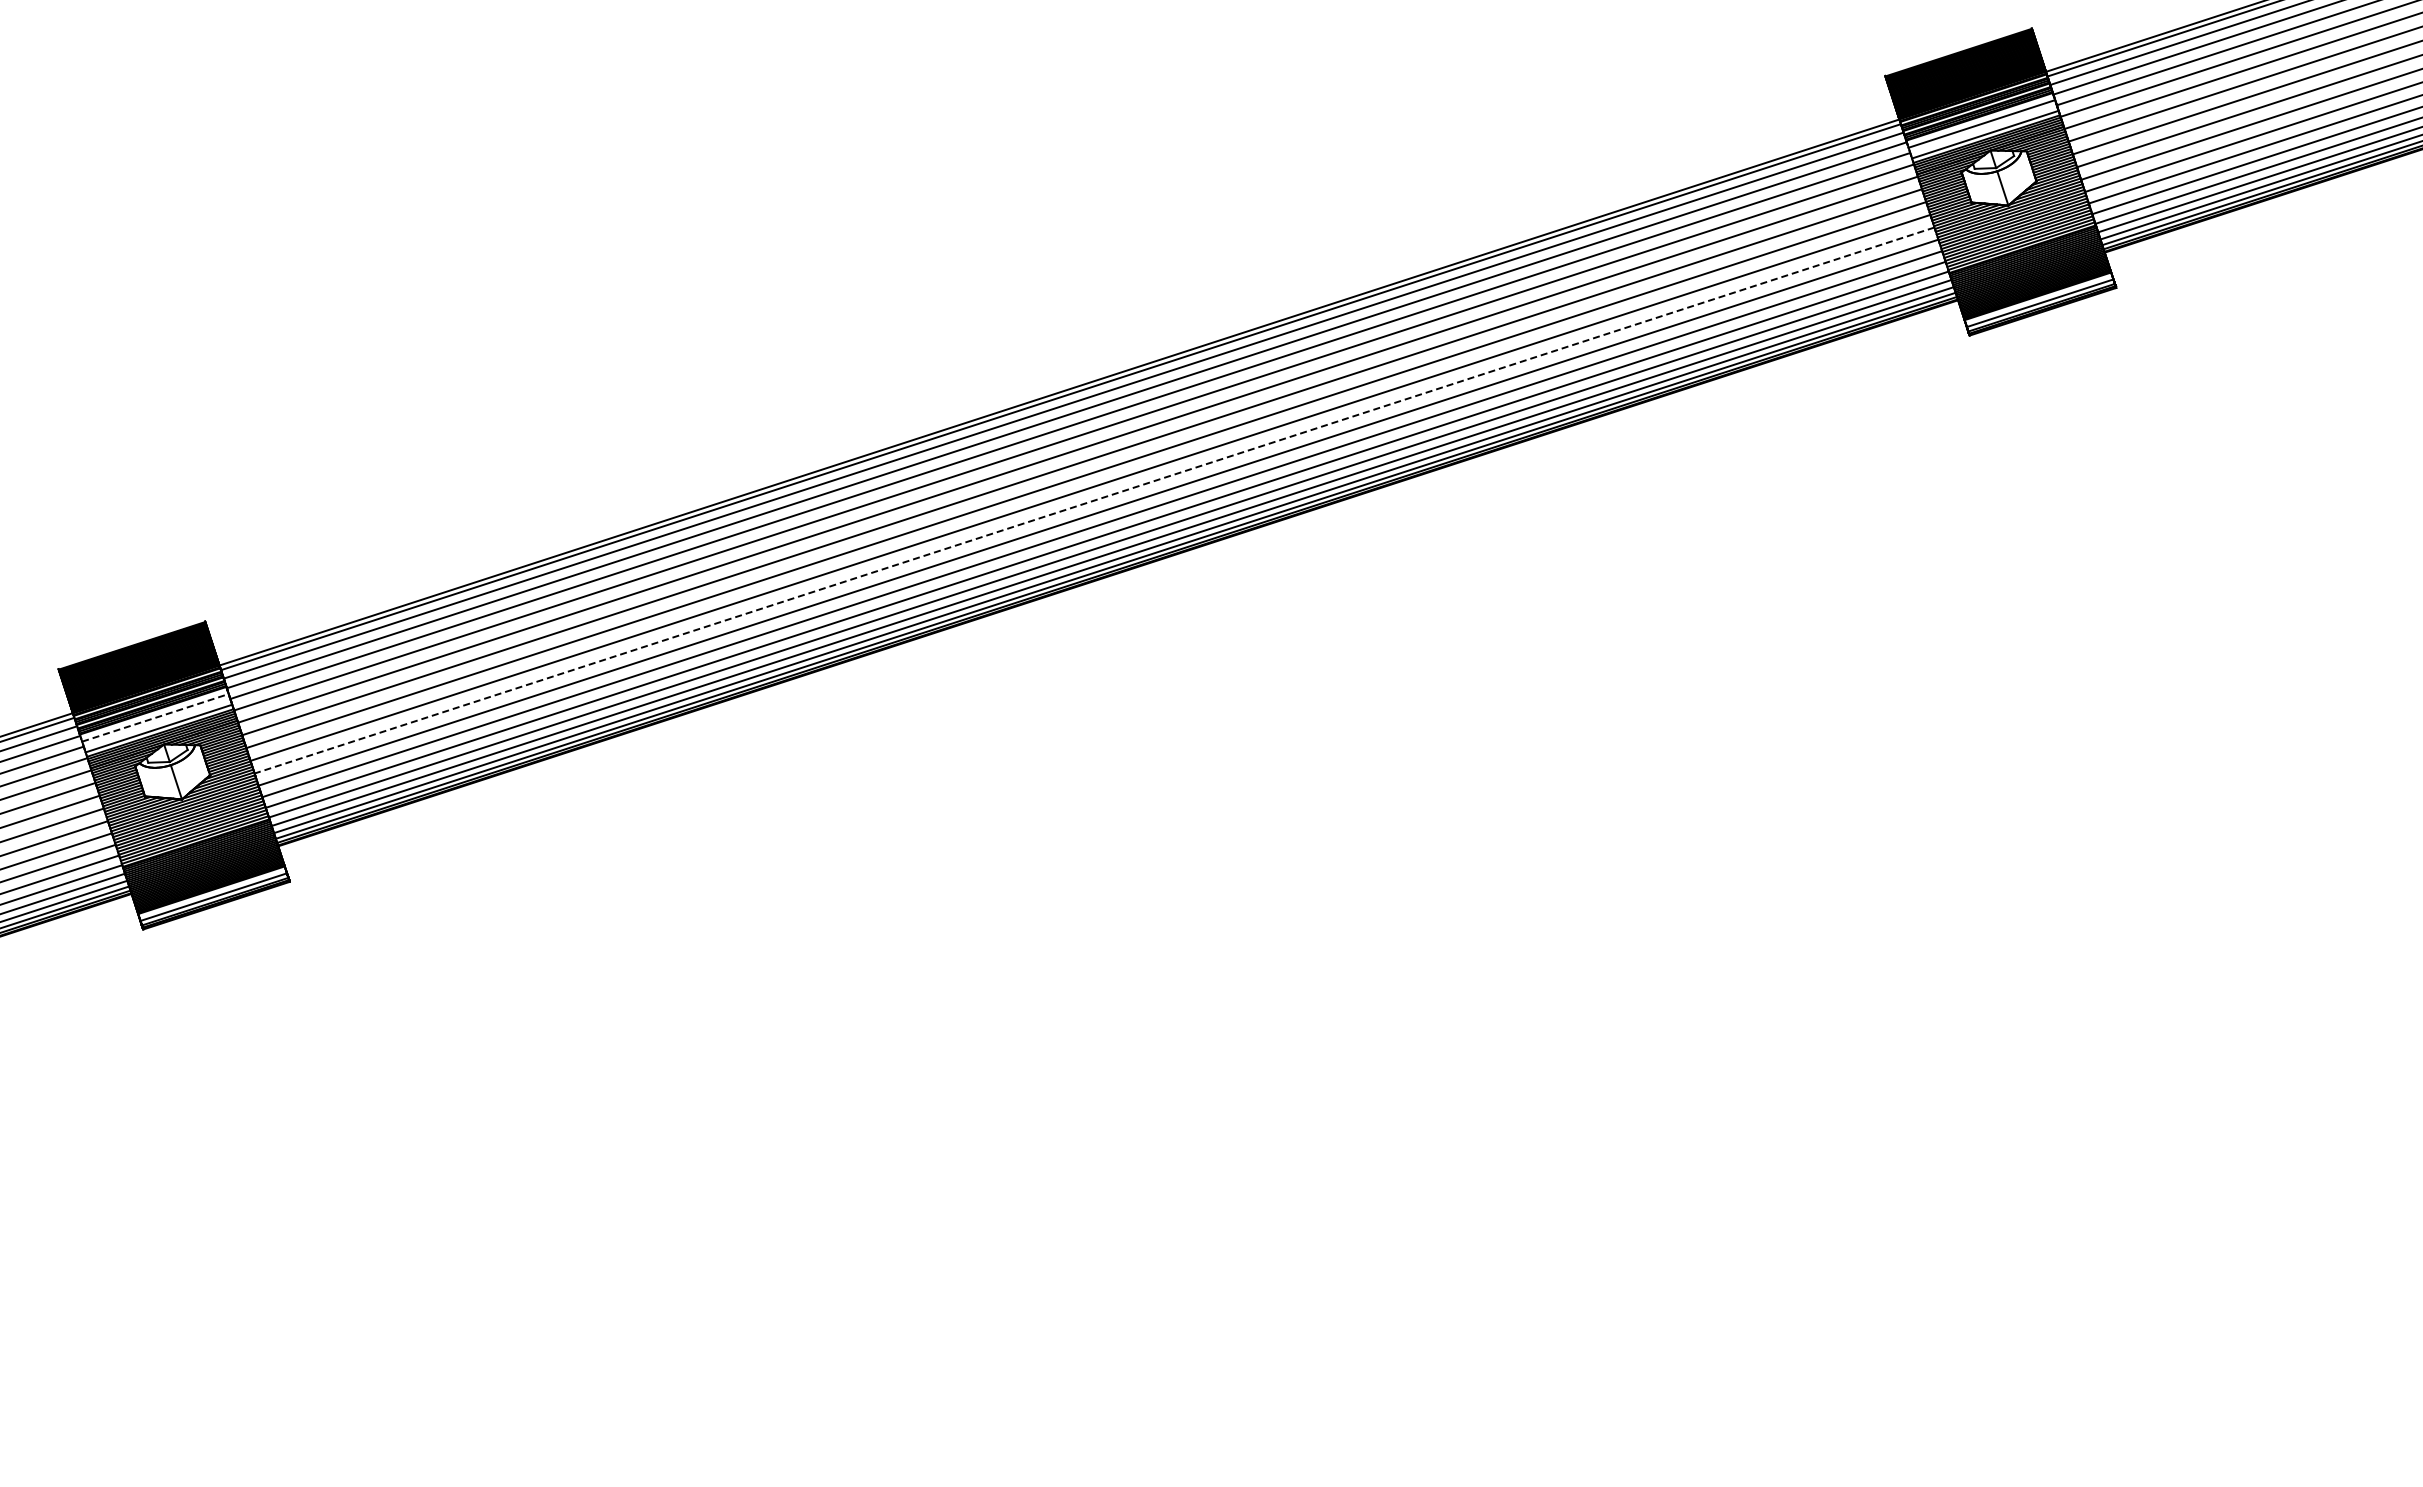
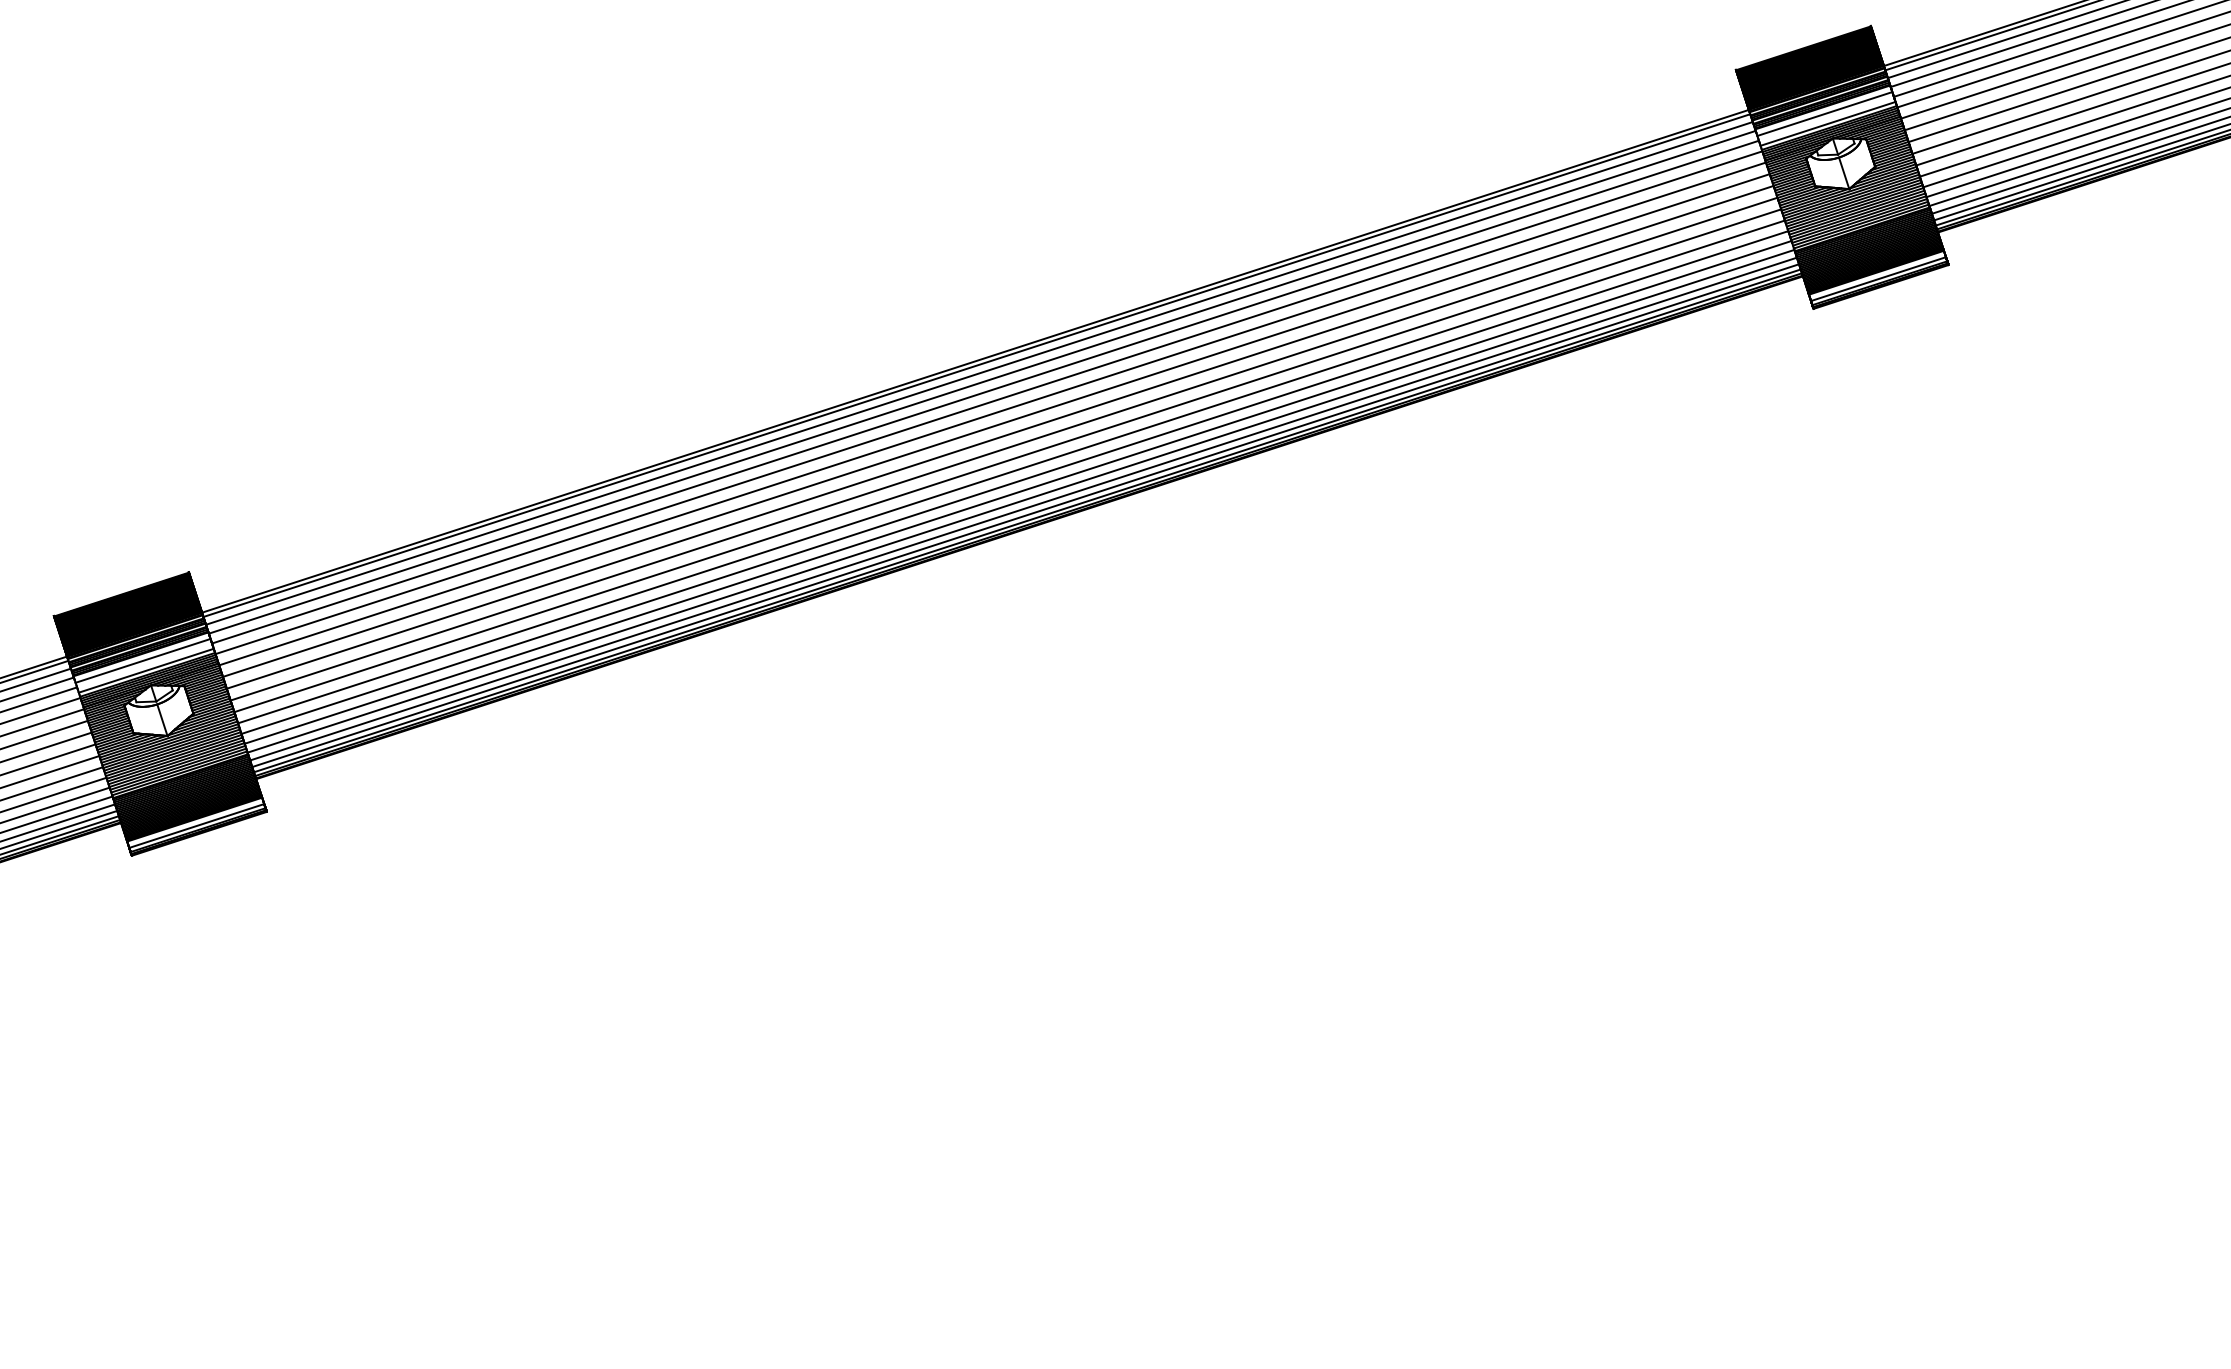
line: (1094, 500) -> (1007, 460), dashed -> solid
line: (155, 717) -> (143, 660), dashed -> solid

